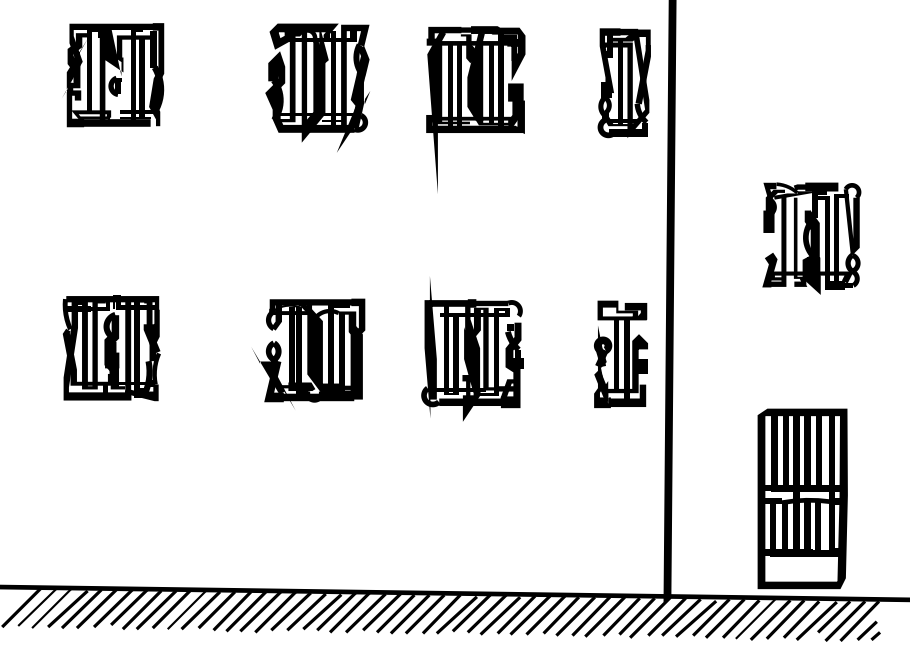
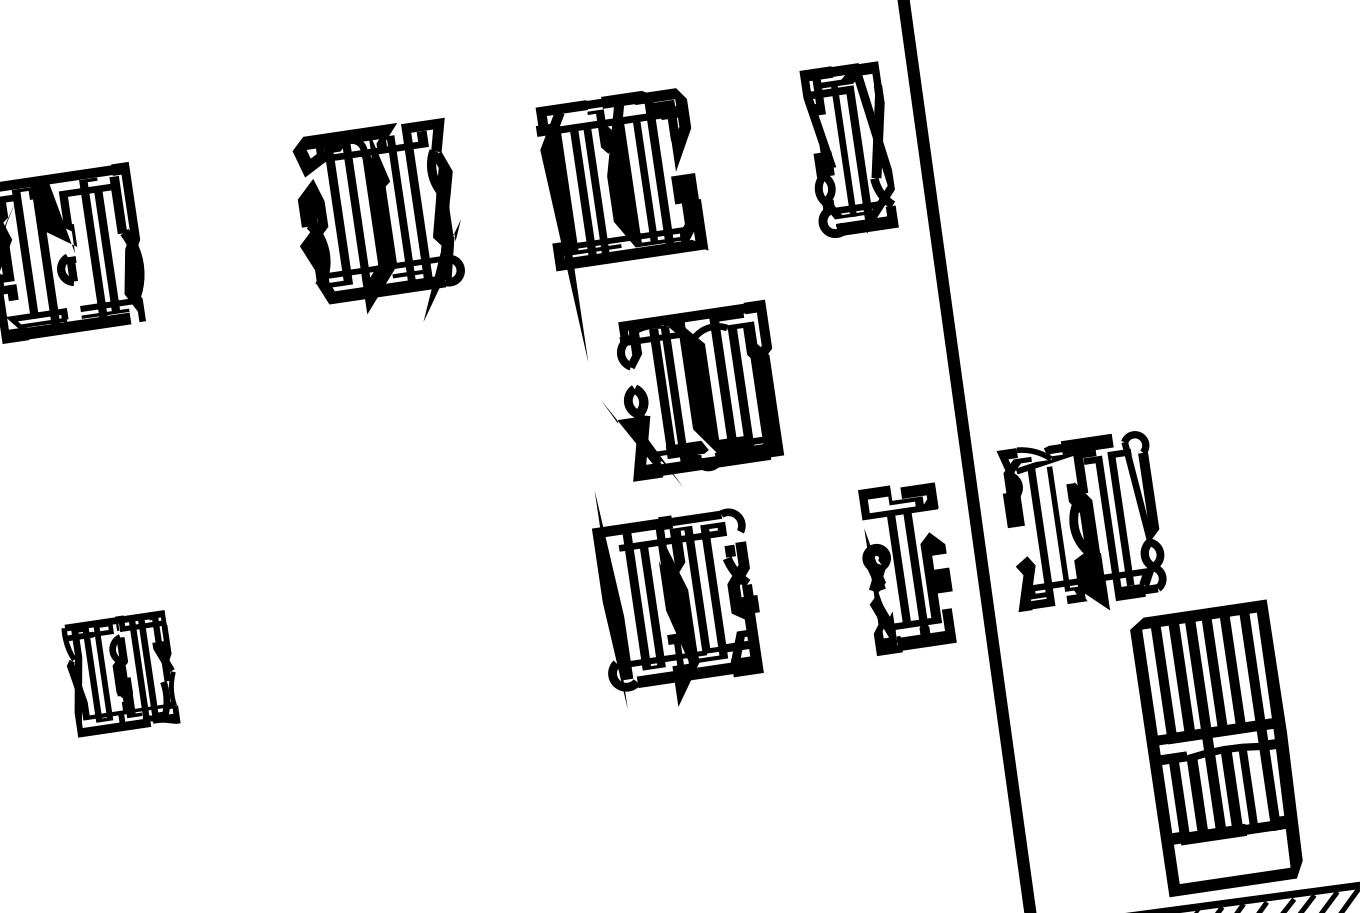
part: (811, 238) -> (1083, 525), moved
part: (111, 348) -> (121, 674), size x0.7
part: (308, 353) -> (690, 396), moved

